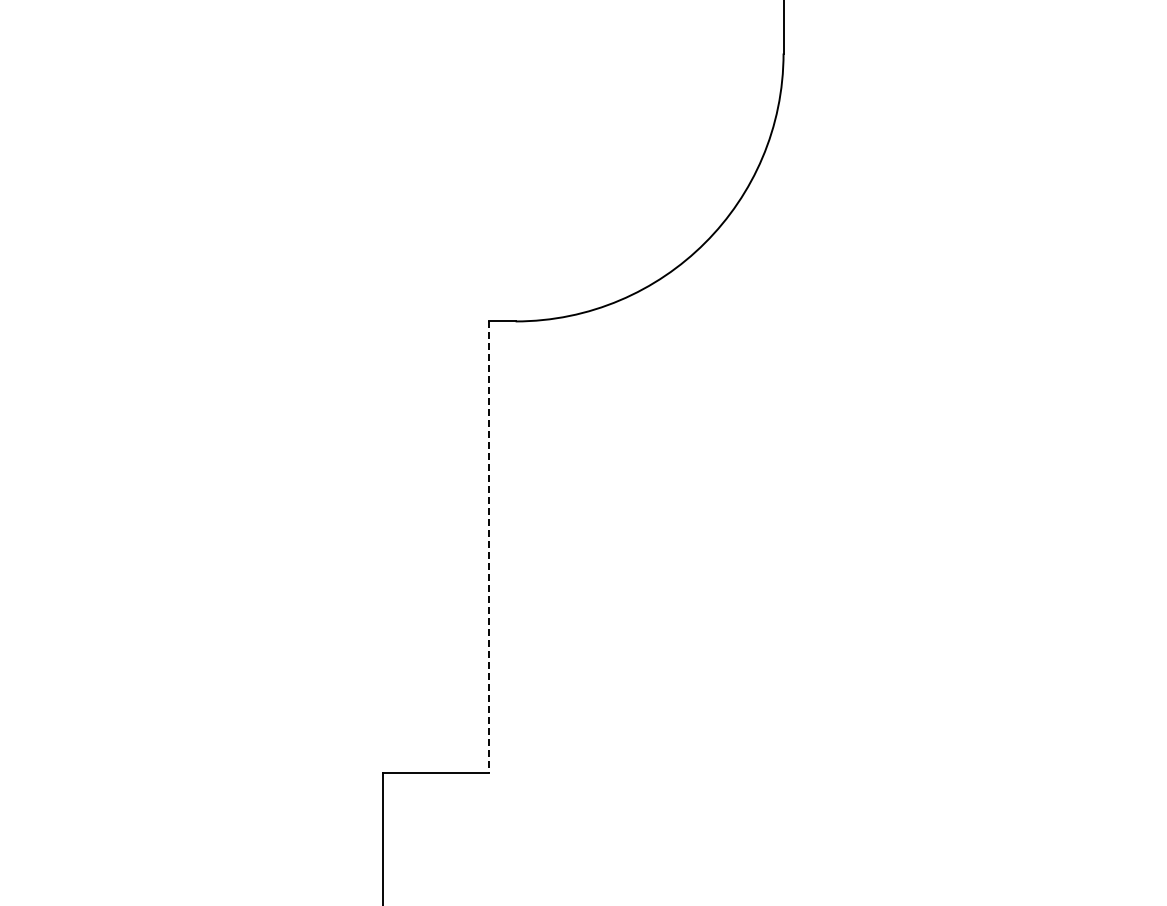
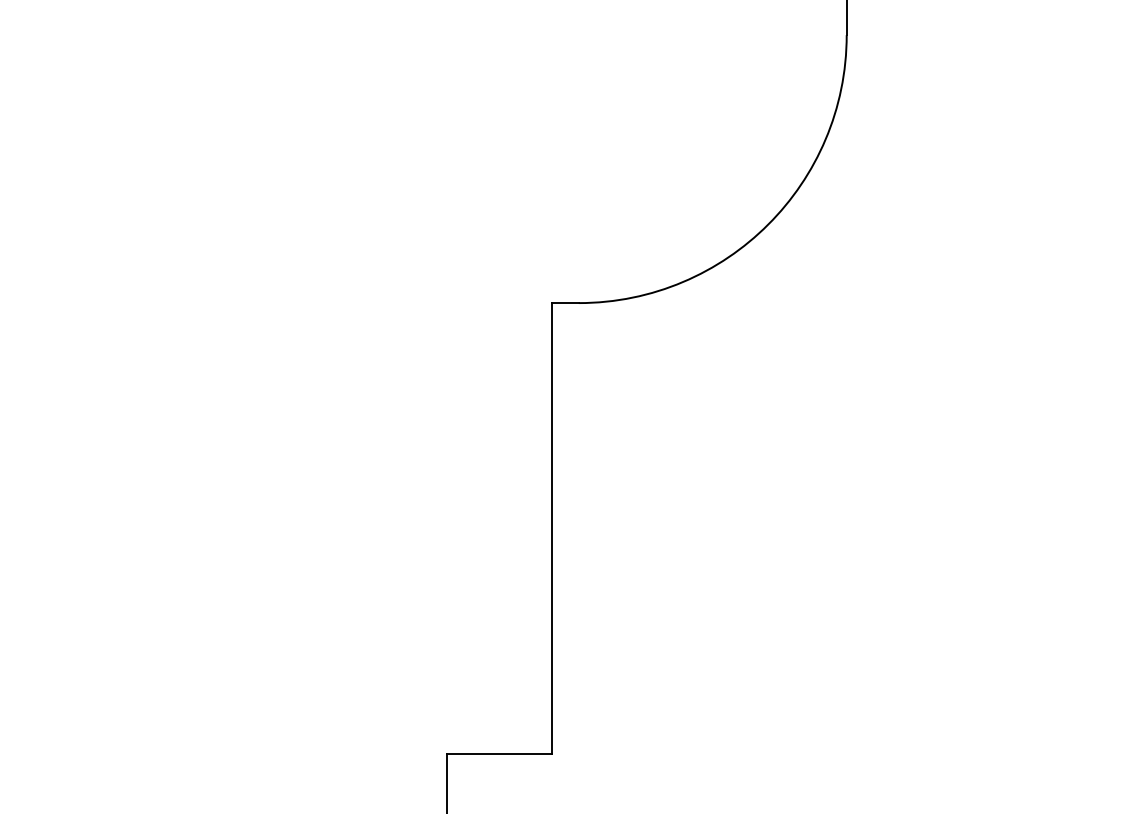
line: (489, 546) -> (552, 528), dashed -> solid

